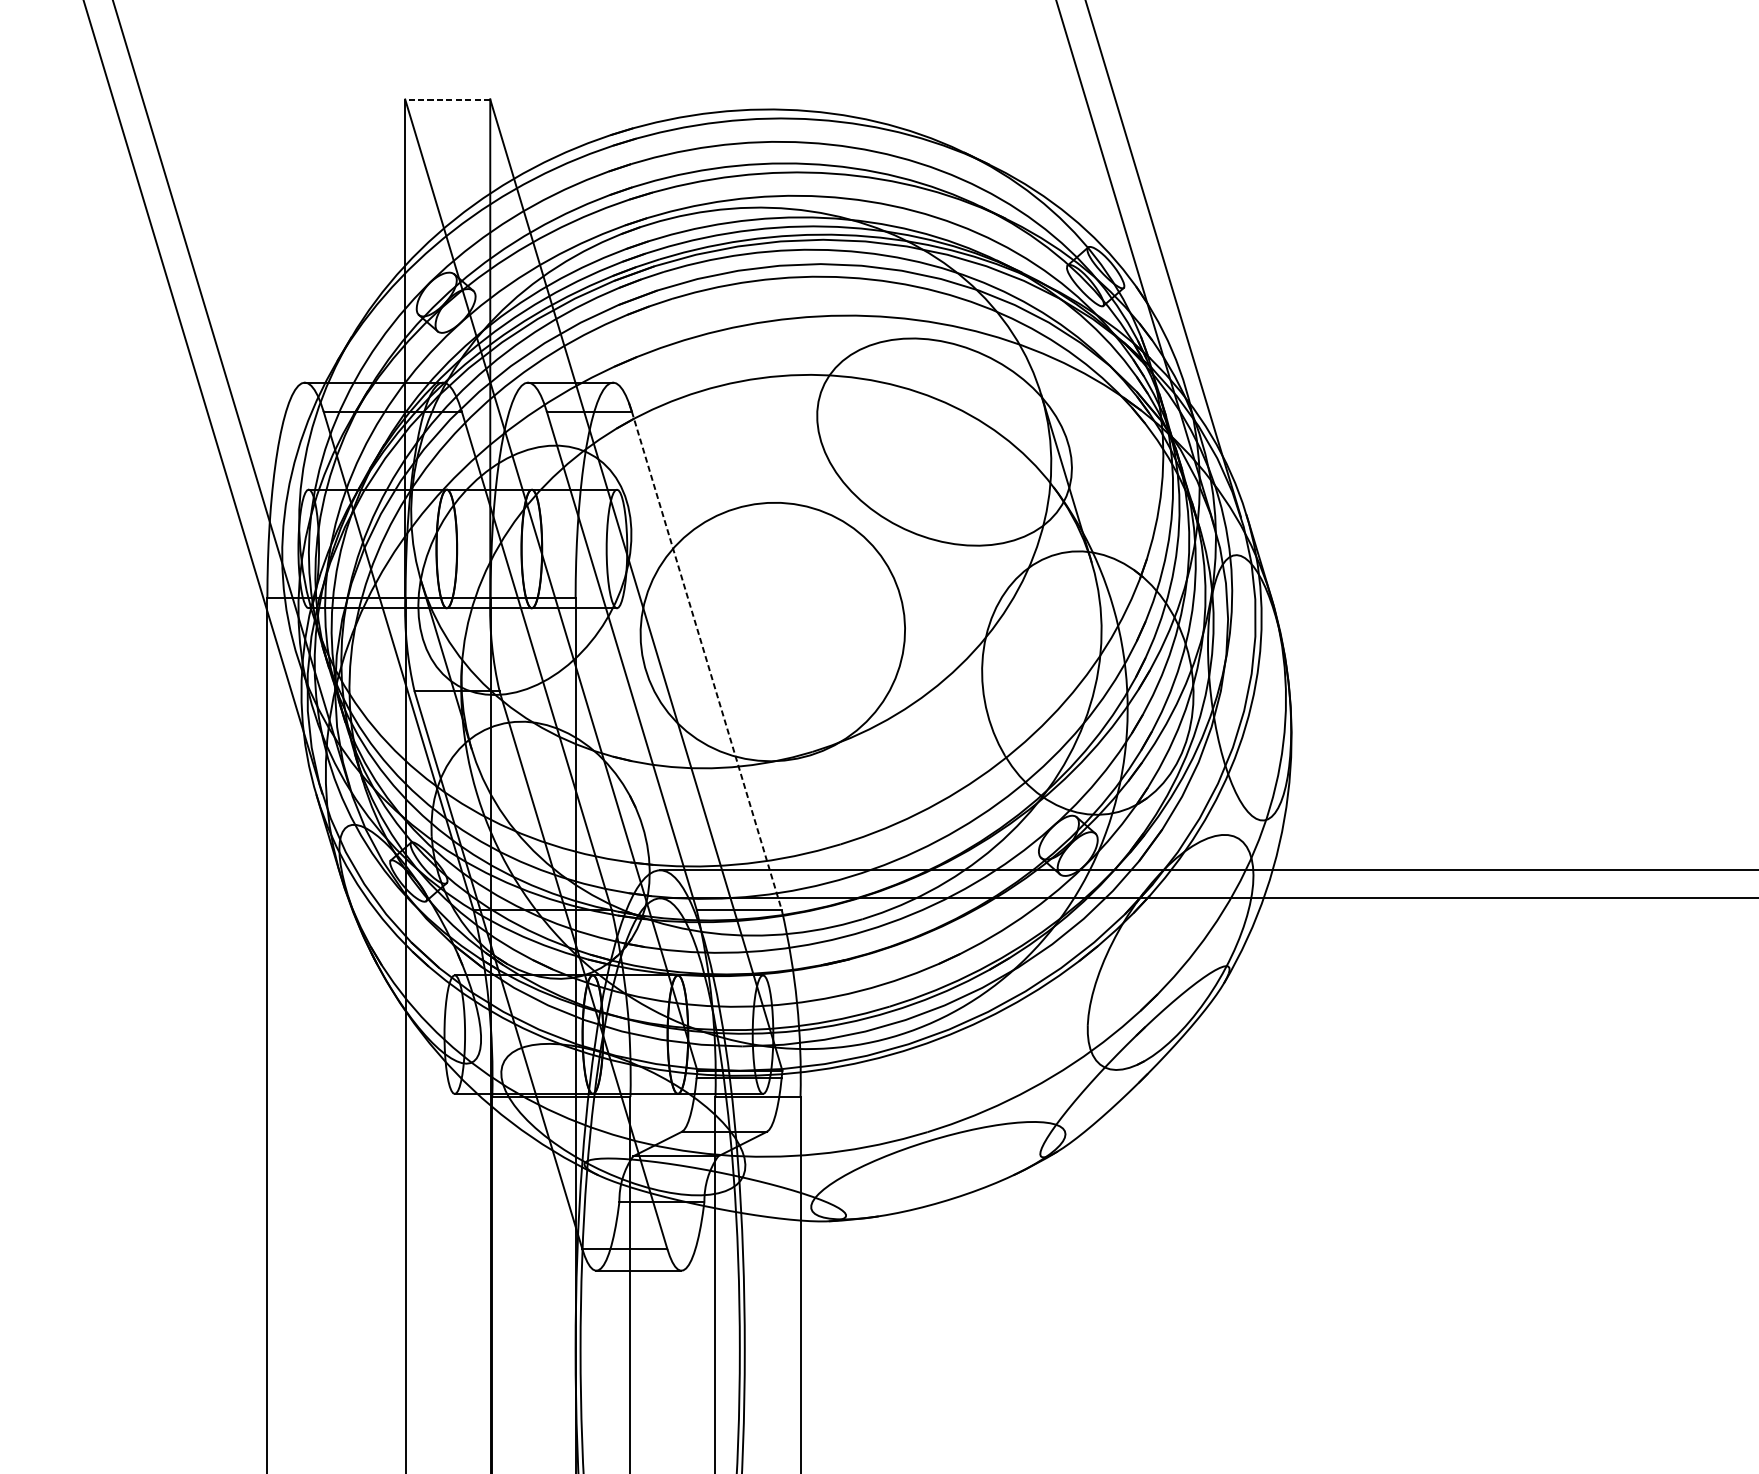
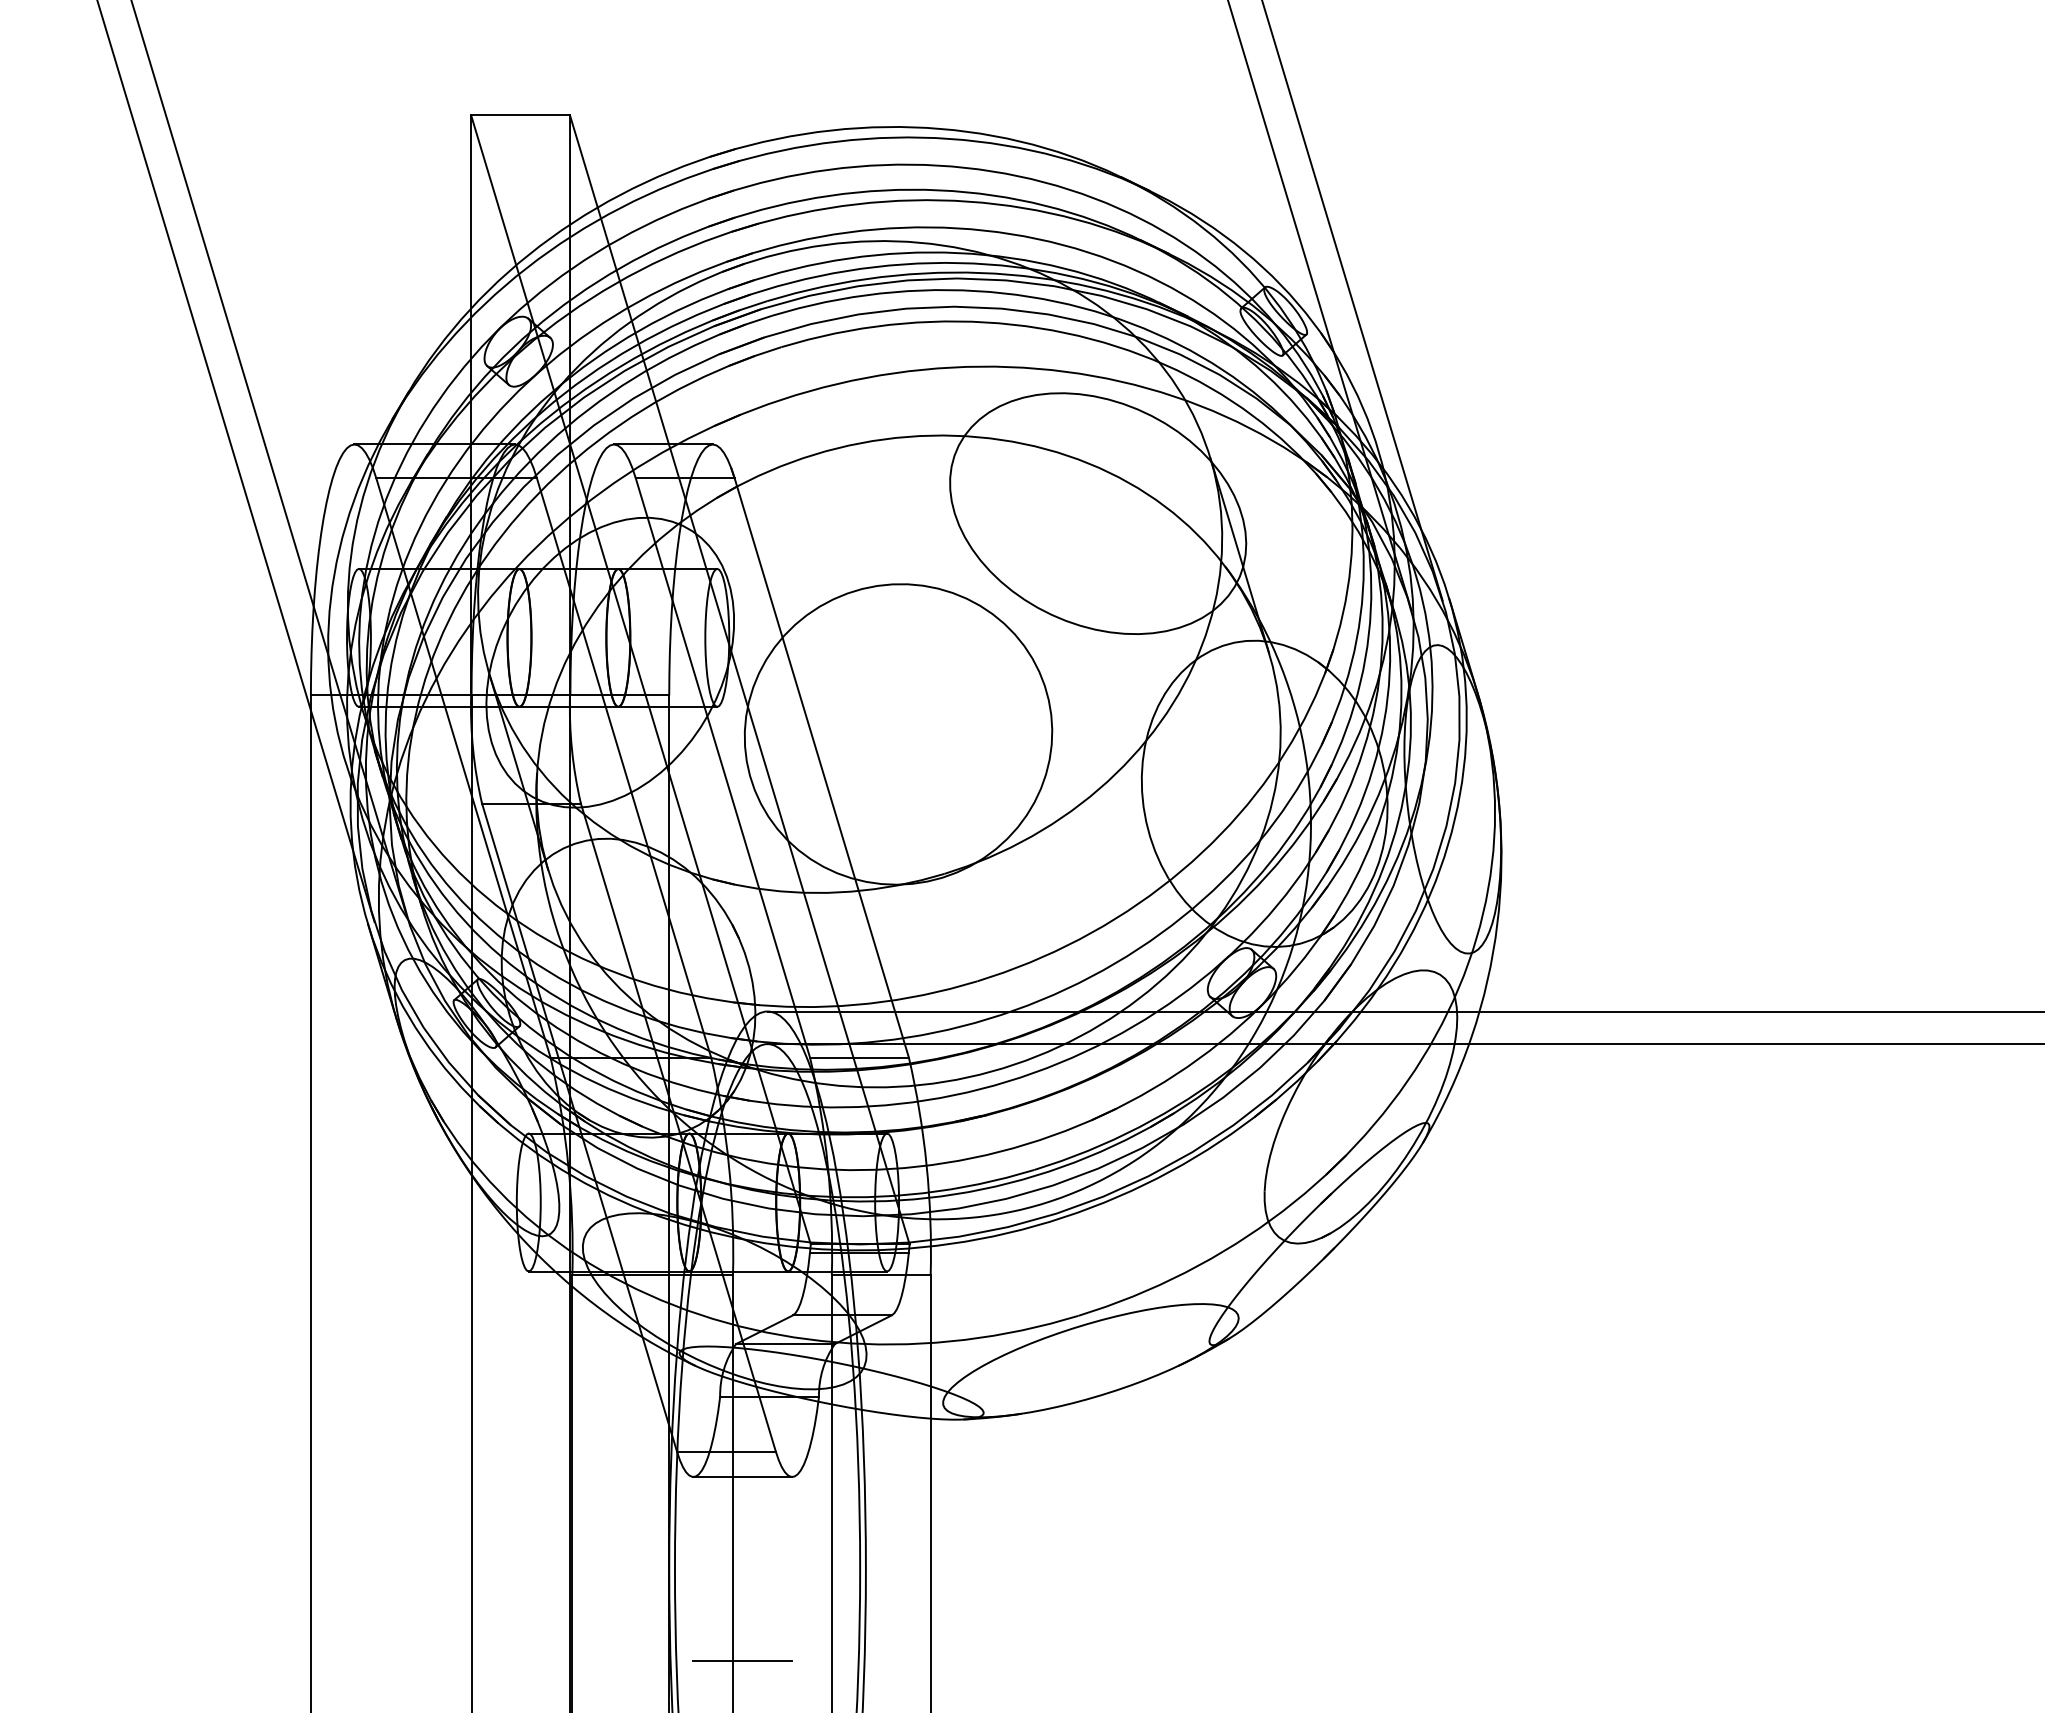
line: (447, 99) -> (520, 115), dashed -> solid
line: (706, 660) -> (821, 767), dashed -> solid
line: (638, 1429) -> (742, 1661), added

